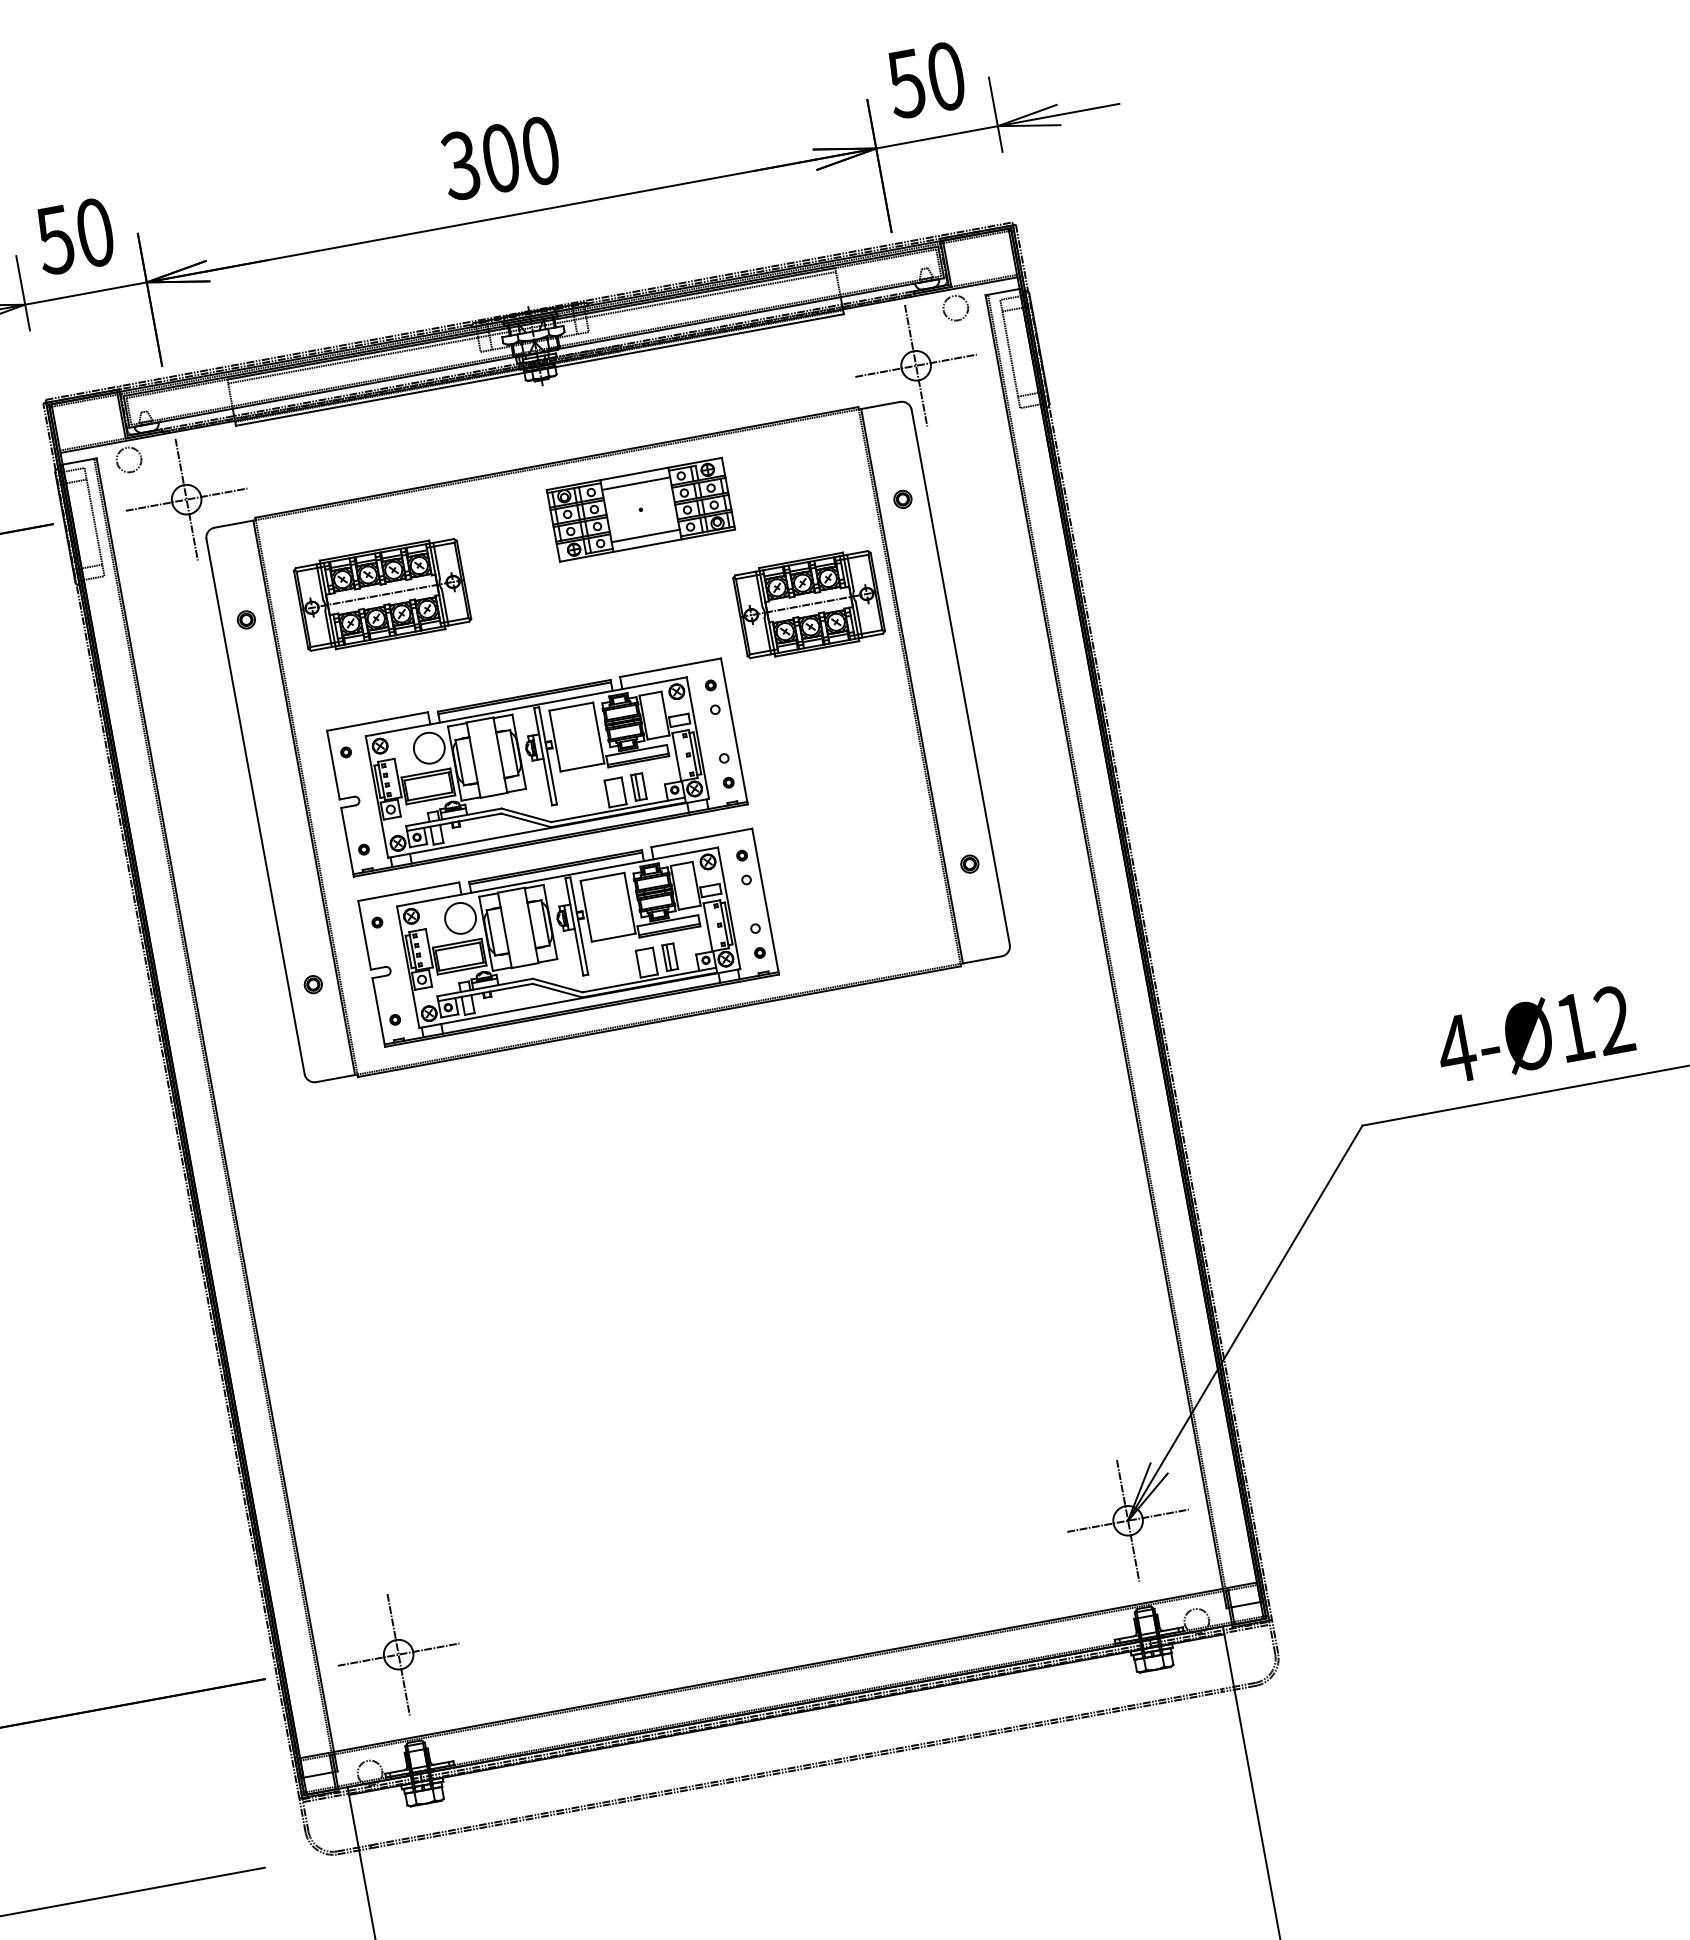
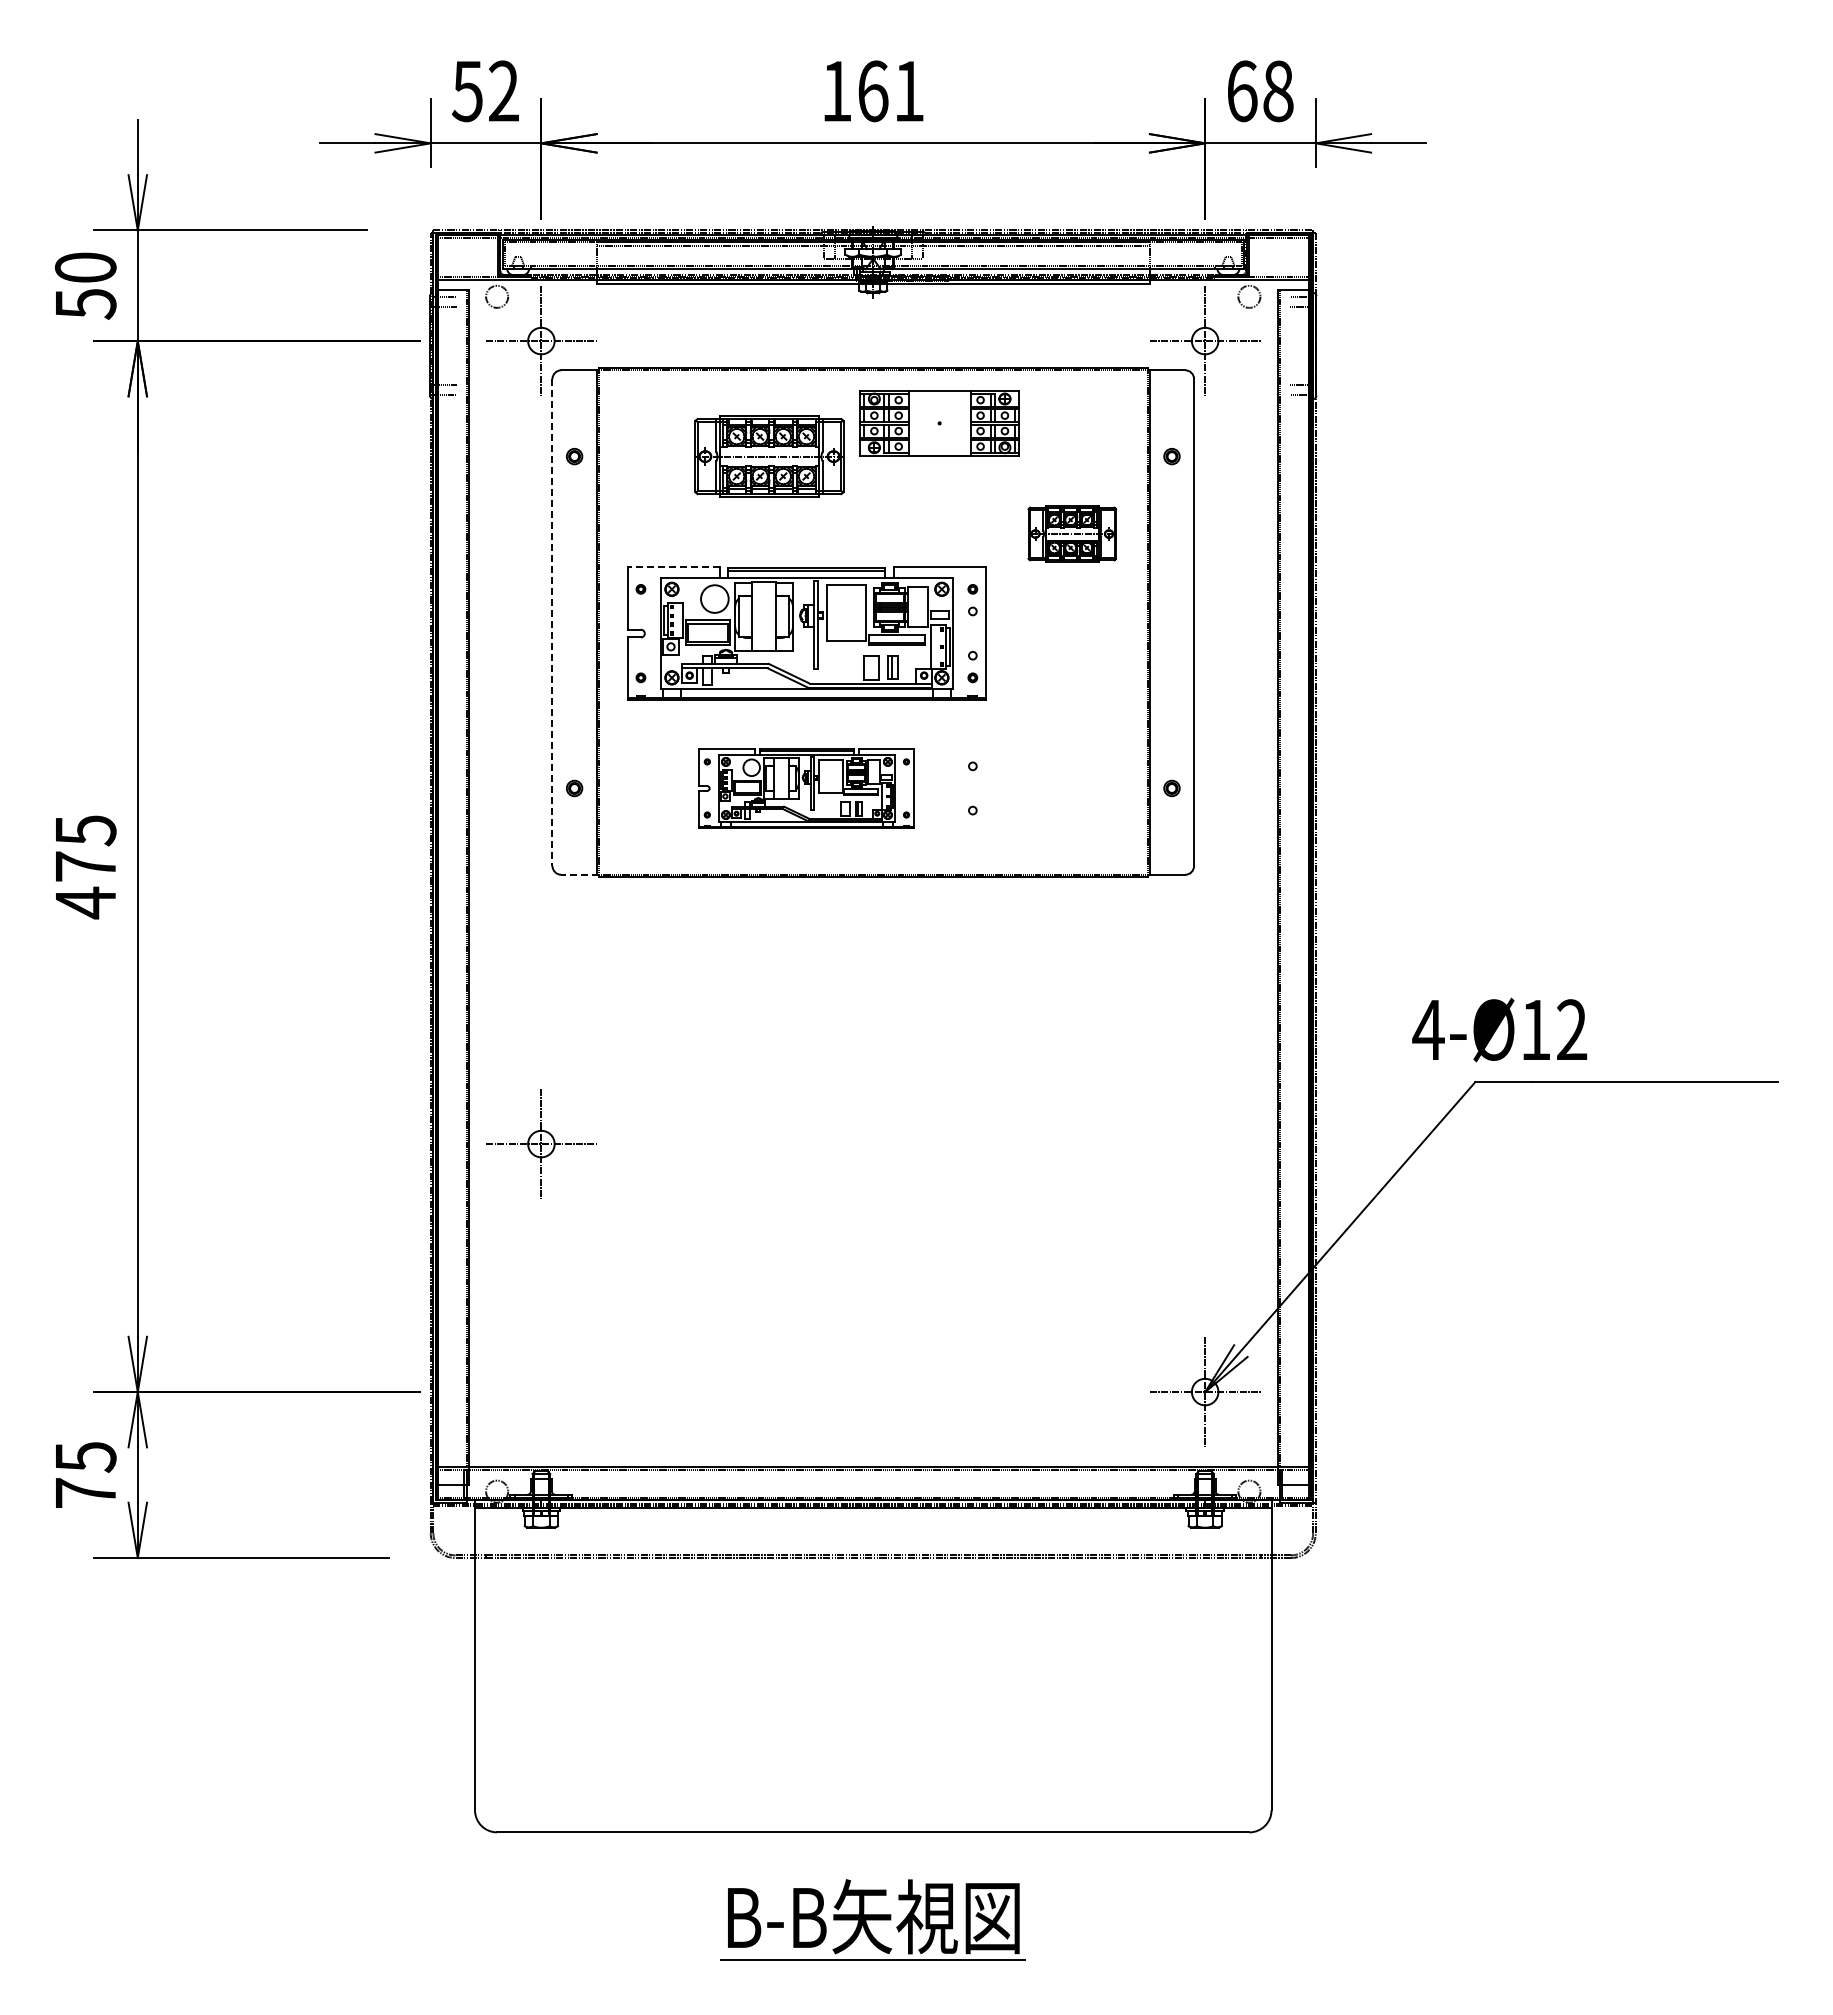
text: (925, 80) -> (1259, 91), 50 -> 68
text: (500, 158) -> (872, 91), 300 -> 161
text: (94, 233) -> (503, 91), 50 -> 52
line: (1009, 353) -> (1289, 345), removed
line: (635, 483) -> (939, 399), removed
line: (94, 521) -> (456, 345), removed
line: (645, 536) -> (939, 447), removed
part: (382, 594) -> (769, 456), moved
part: (808, 604) -> (1071, 533), size x0.7
line: (377, 721) -> (673, 567), solid -> dashed
line: (255, 807) -> (552, 623), solid -> dashed
part: (568, 937) -> (806, 788), size x0.6
text: (1534, 1034) -> (1499, 1029), moved
line: (337, 1077) -> (580, 874), solid -> dashed
part: (398, 1654) -> (541, 1143), moved

